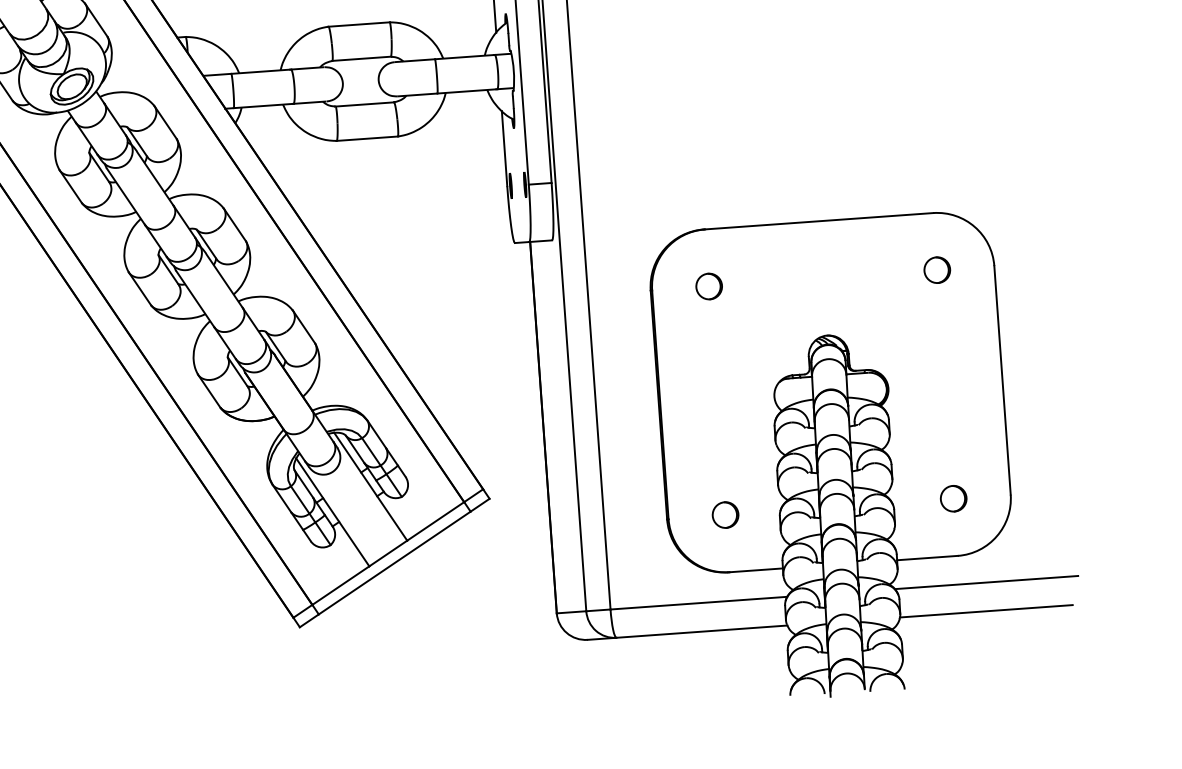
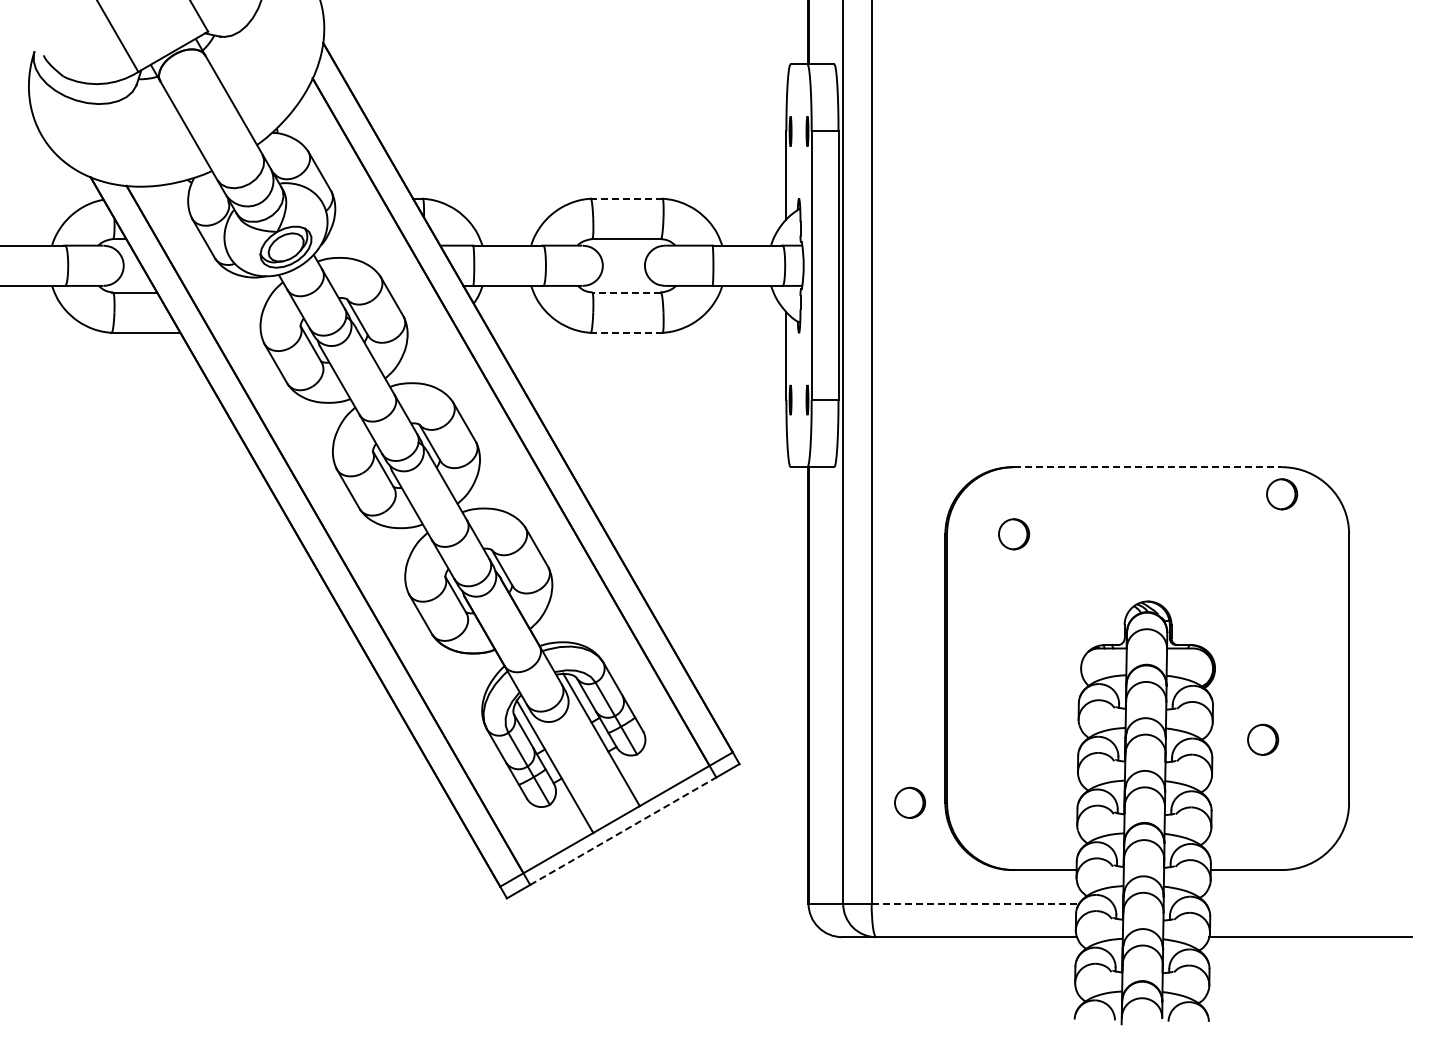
line: (358, 24) -> (626, 198), solid -> dashed
line: (364, 104) -> (626, 292), solid -> dashed
line: (367, 138) -> (627, 332), solid -> dashed
line: (819, 221) -> (1148, 467), solid -> dashed
part: (937, 270) -> (1282, 494), moved
part: (954, 498) -> (1263, 739), moved
part: (725, 514) -> (909, 802), moved
line: (394, 562) -> (623, 830), solid -> dashed
line: (986, 582) -> (1313, 903), removed
line: (698, 603) -> (975, 903), solid -> dashed

